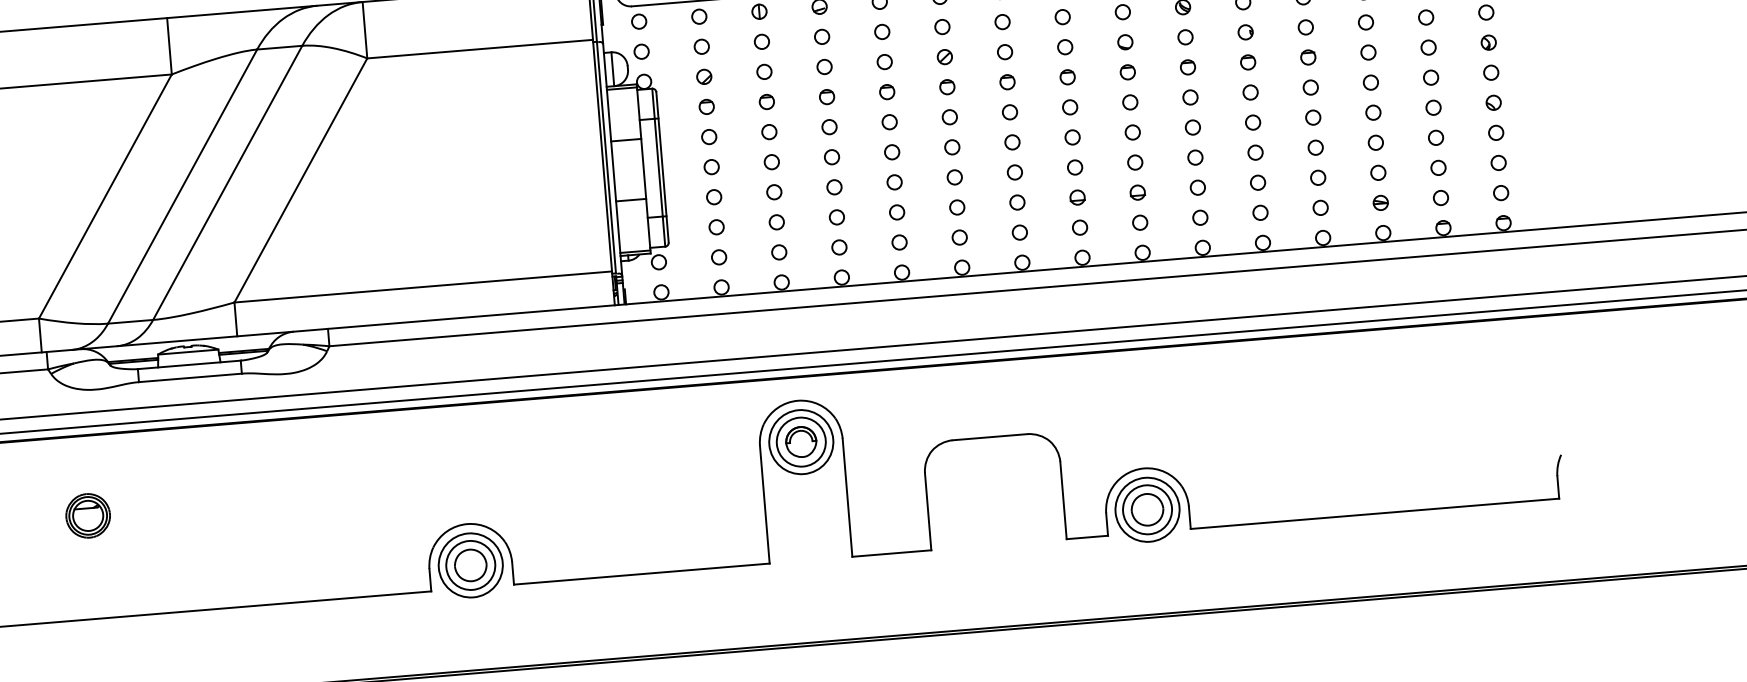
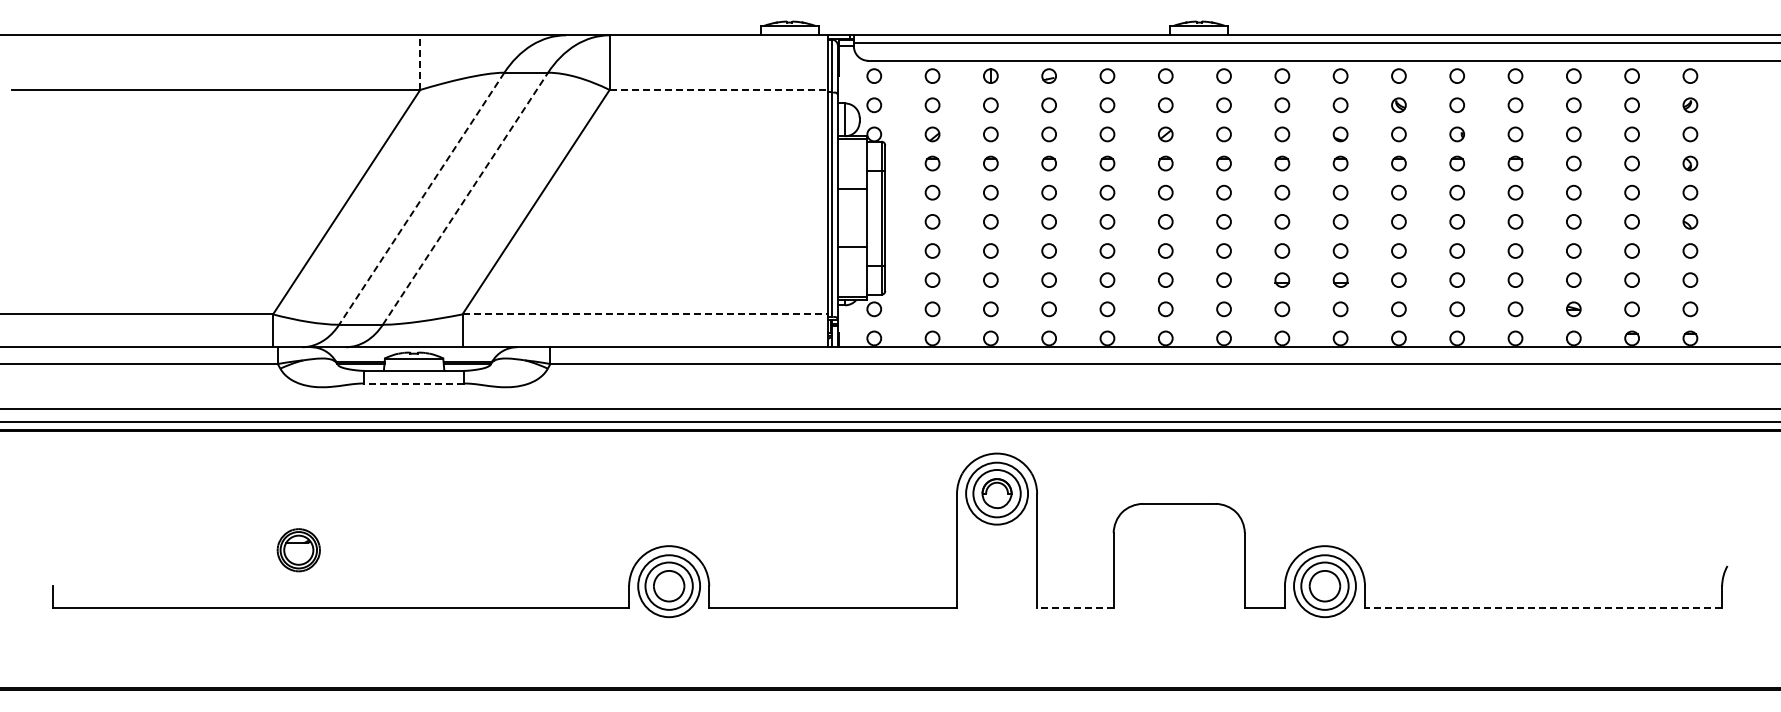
line: (169, 46) -> (420, 62), solid -> dashed
line: (480, 48) -> (719, 89), solid -> dashed
line: (227, 182) -> (465, 198), solid -> dashed
line: (182, 186) -> (421, 198), solid -> dashed
line: (423, 287) -> (645, 314), solid -> dashed
line: (190, 377) -> (414, 383), solid -> dashed
line: (1374, 514) -> (1543, 608), solid -> dashed
part: (87, 516) -> (298, 550), moved
line: (890, 554) -> (1074, 608), solid -> dashed

